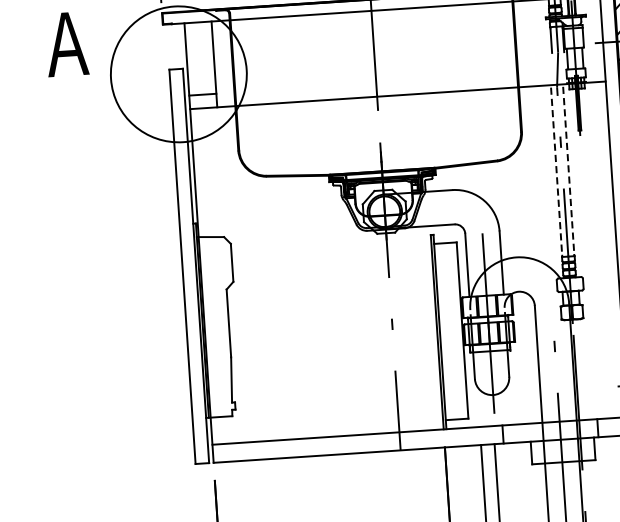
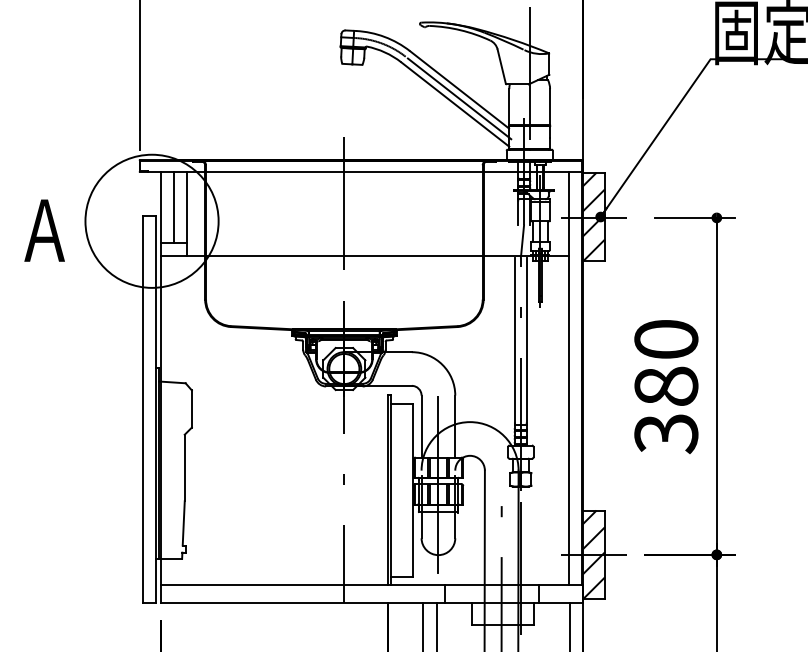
text: (66, 44) -> (44, 230), moved
line: (200, 57) -> (174, 206), added
line: (568, 171) -> (526, 341), dashed -> solid
line: (556, 172) -> (514, 341), dashed -> solid

